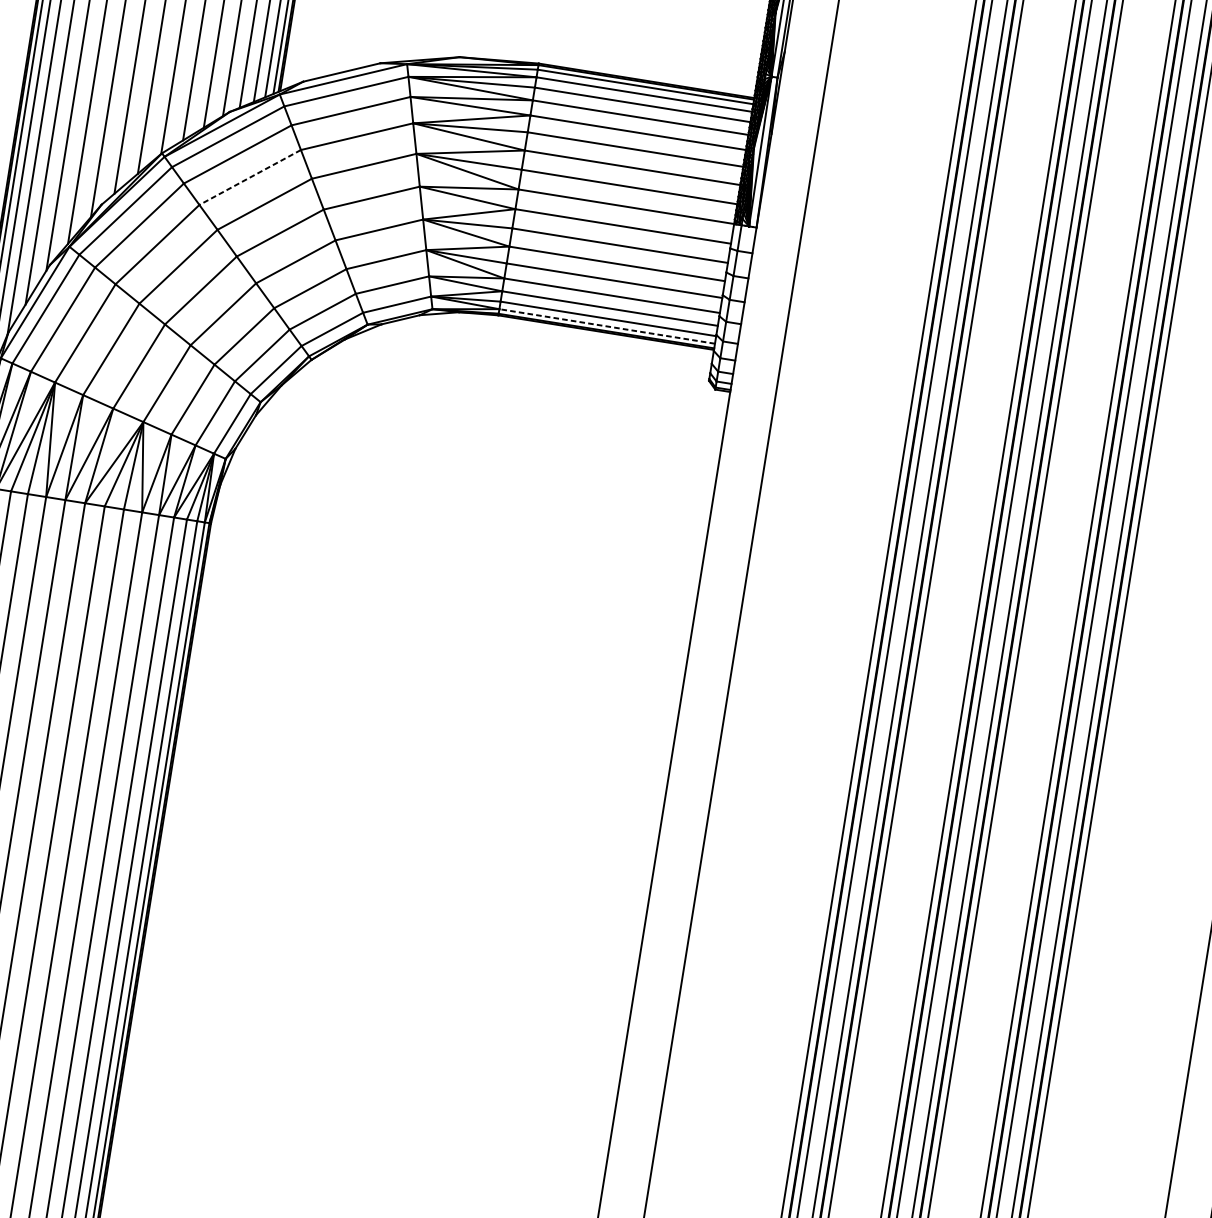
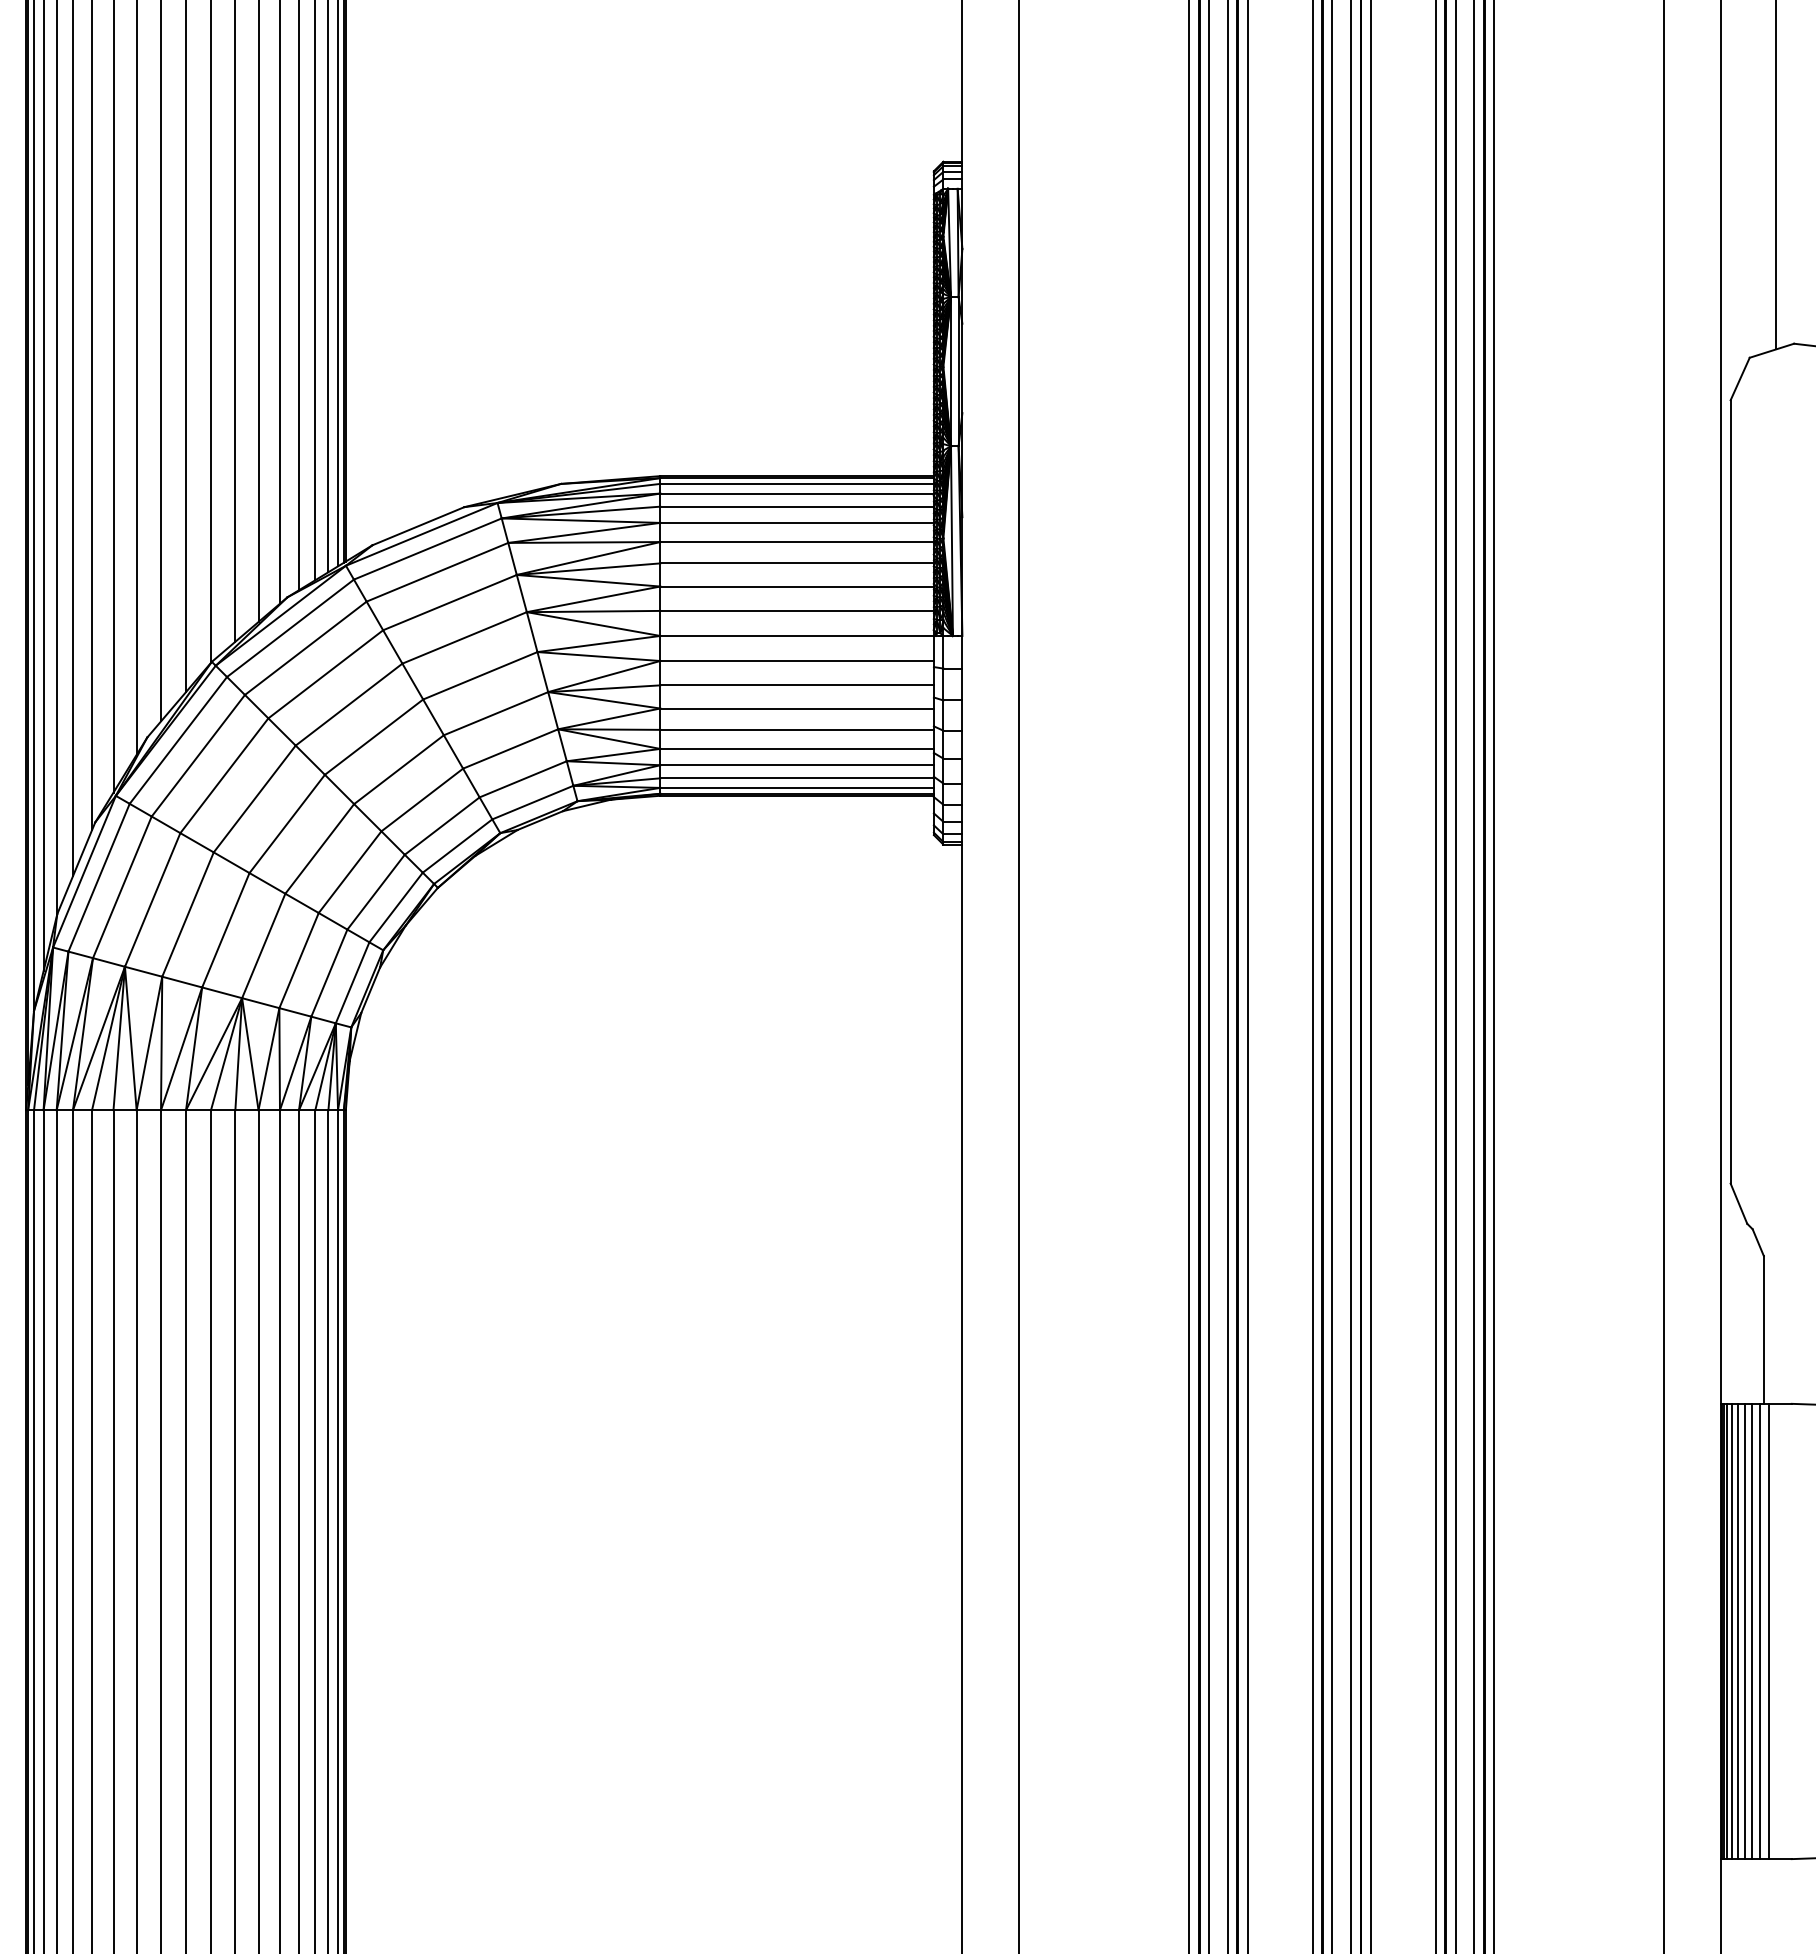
line: (249, 177) -> (325, 674), dashed -> solid
line: (607, 326) -> (797, 787), dashed -> solid

